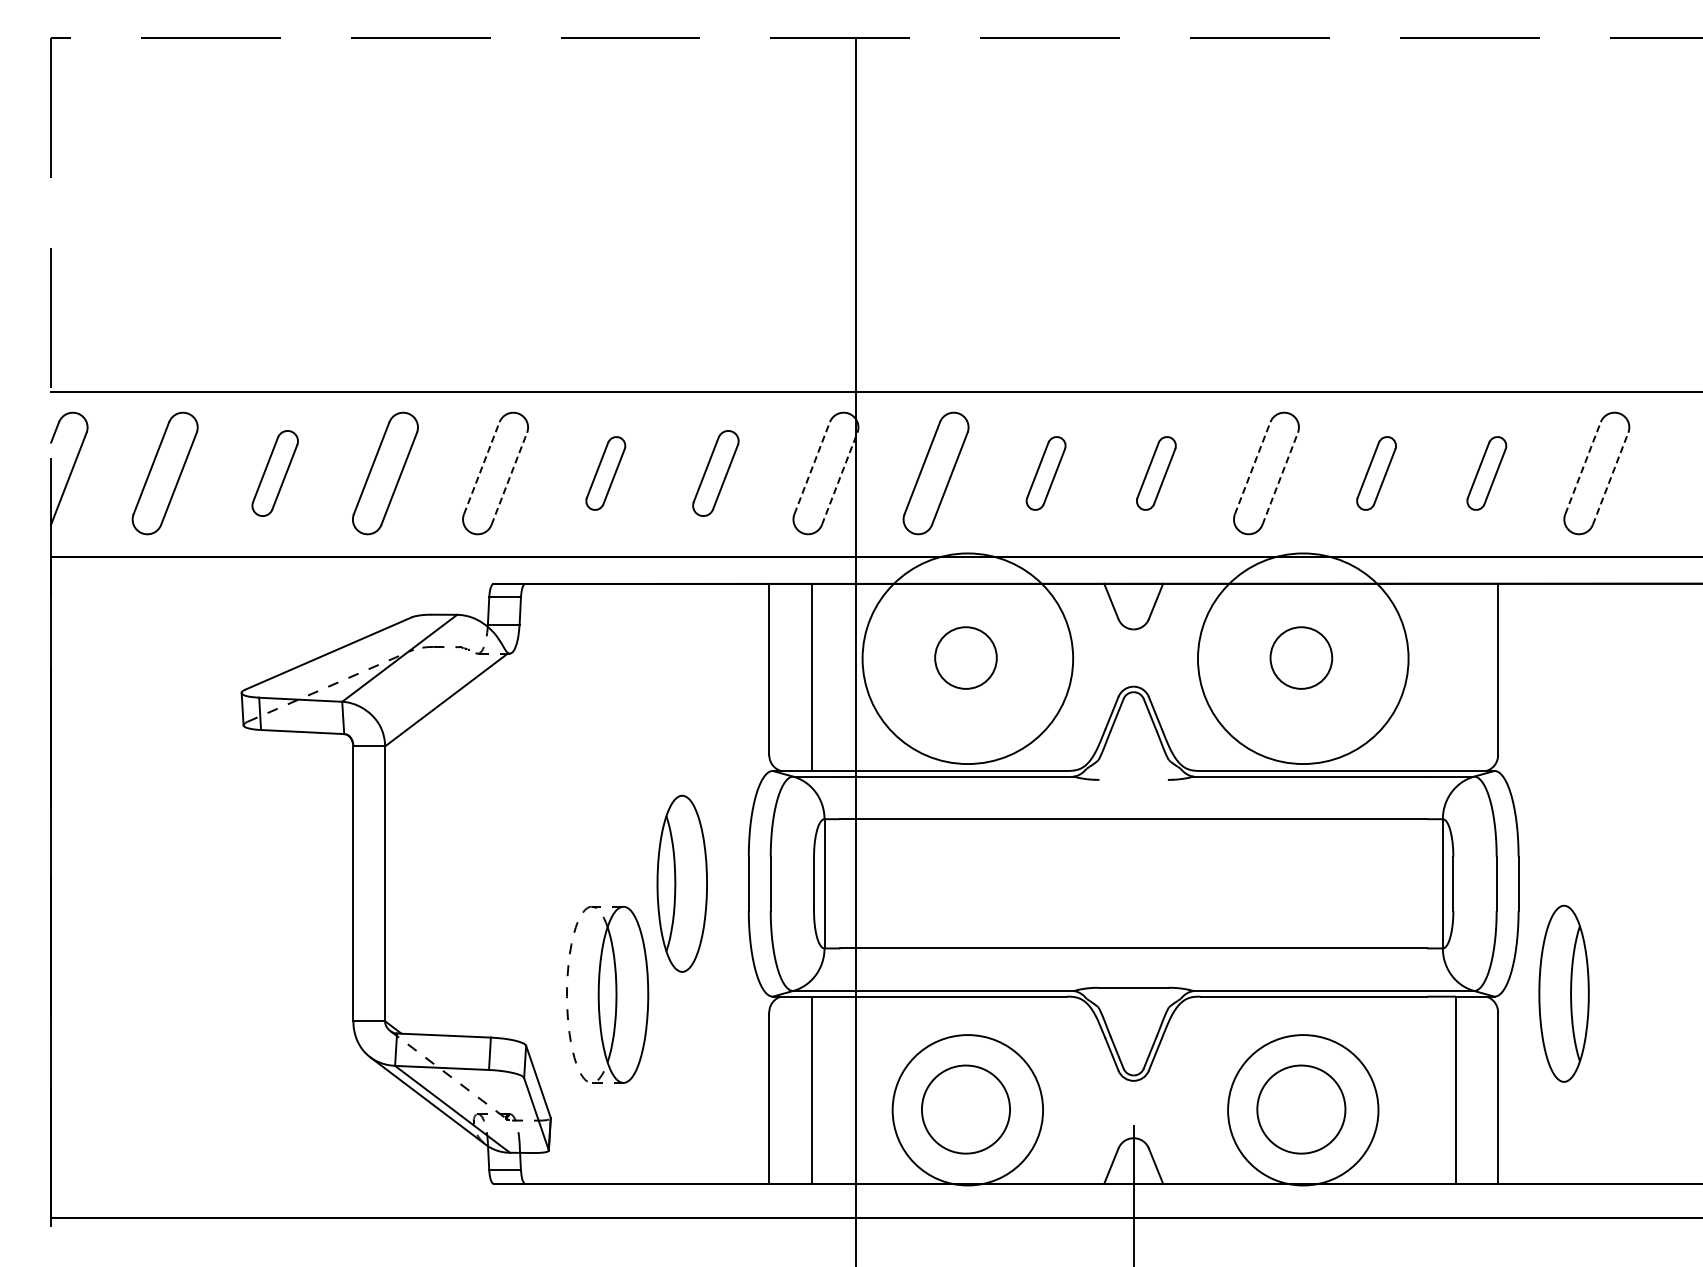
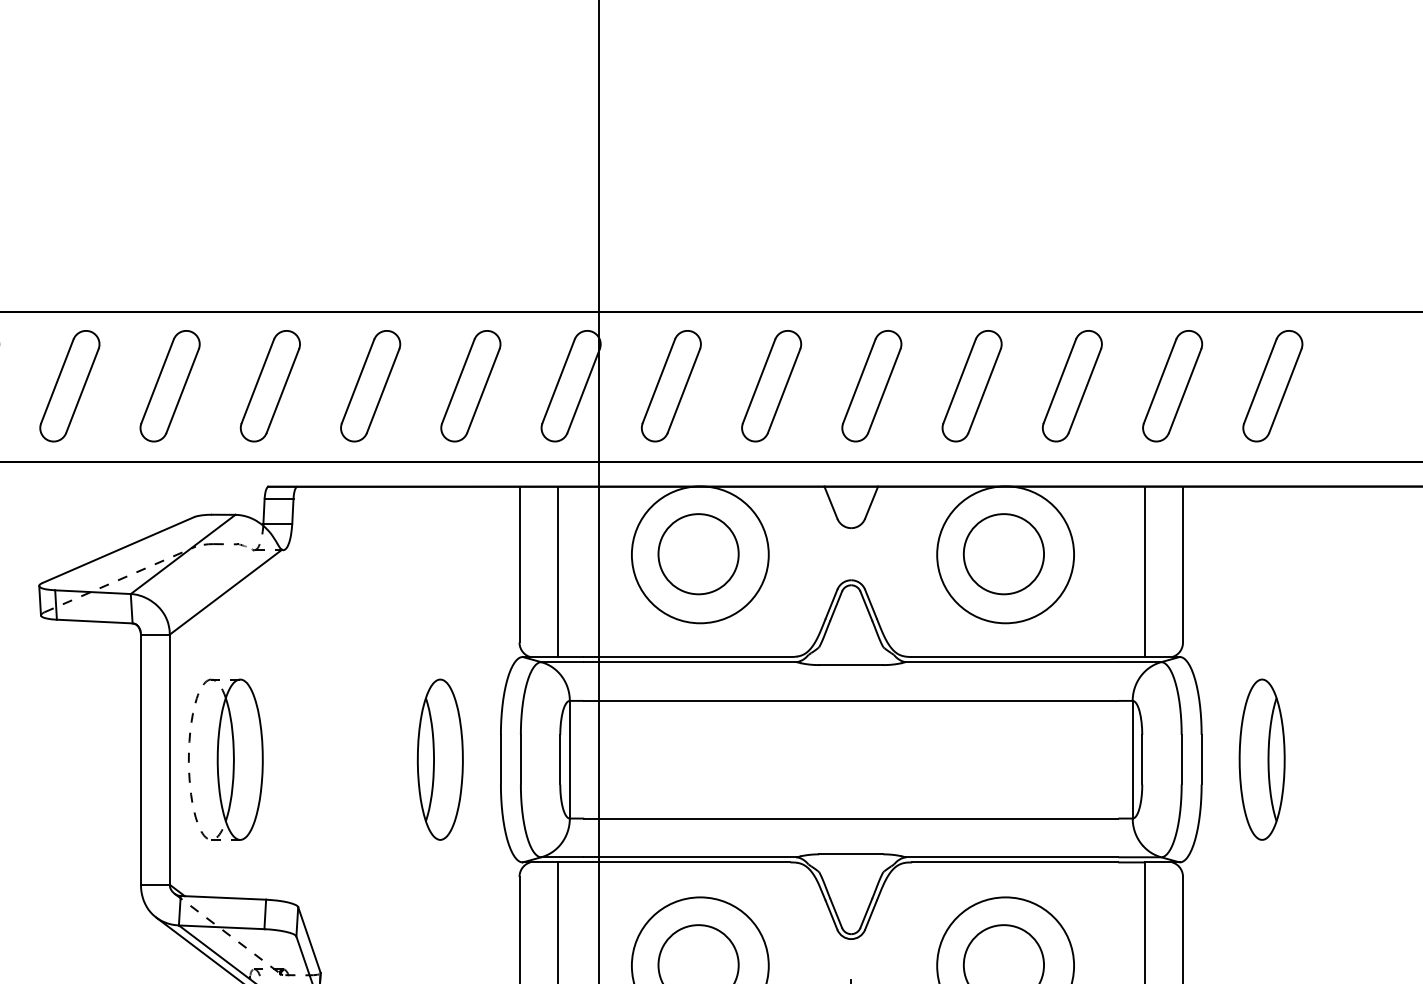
line: (481, 467) -> (257, 380), dashed -> solid
line: (812, 467) -> (558, 380), dashed -> solid
line: (1252, 467) -> (959, 380), dashed -> solid
line: (1583, 467) -> (1260, 380), dashed -> solid
part: (274, 473) -> (69, 386), size x1.43
part: (605, 473) -> (370, 386), size x1.67
part: (715, 473) -> (470, 386), size x1.43
part: (1045, 473) -> (770, 386), size x1.67
part: (1156, 473) -> (872, 386), size x1.67
part: (1376, 473) -> (1072, 386), size x1.67
part: (1486, 473) -> (1172, 386), size x1.67
line: (509, 478) -> (283, 390), dashed -> solid
line: (839, 478) -> (583, 390), dashed -> solid
line: (1280, 478) -> (984, 390), dashed -> solid
line: (1610, 478) -> (1285, 390), dashed -> solid
circle: (965, 658) -> (698, 554), size x1.43
circle: (967, 658) -> (699, 554), size x0.71
circle: (1301, 658) -> (1004, 554), size x1.43
circle: (1303, 658) -> (1005, 554), size x0.71
line: (1455, 676) -> (1144, 570), added
line: (1133, 779) -> (851, 664), added
part: (1563, 993) -> (1261, 759), moved
part: (607, 994) -> (225, 759), moved

